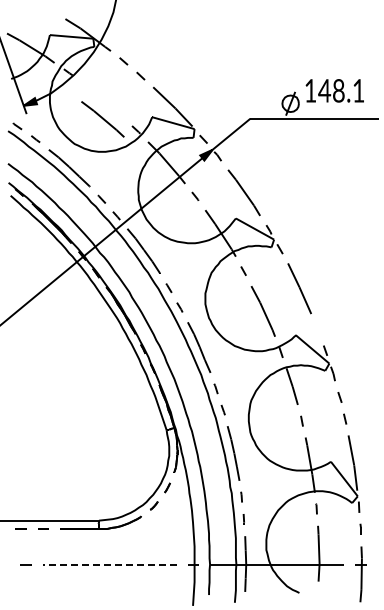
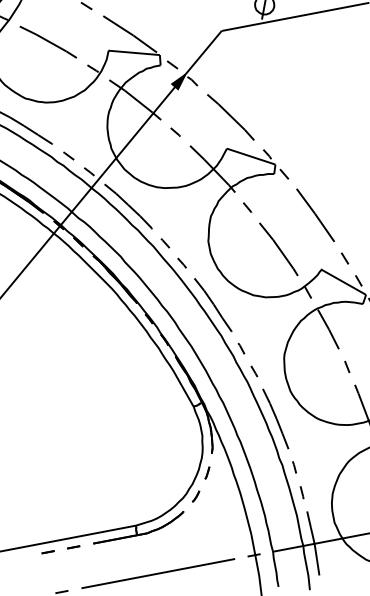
line: (102, 119) -> (47, 42), moved
line: (317, 329) -> (344, 258), added
line: (110, 564) -> (158, 573), dashed -> solid

